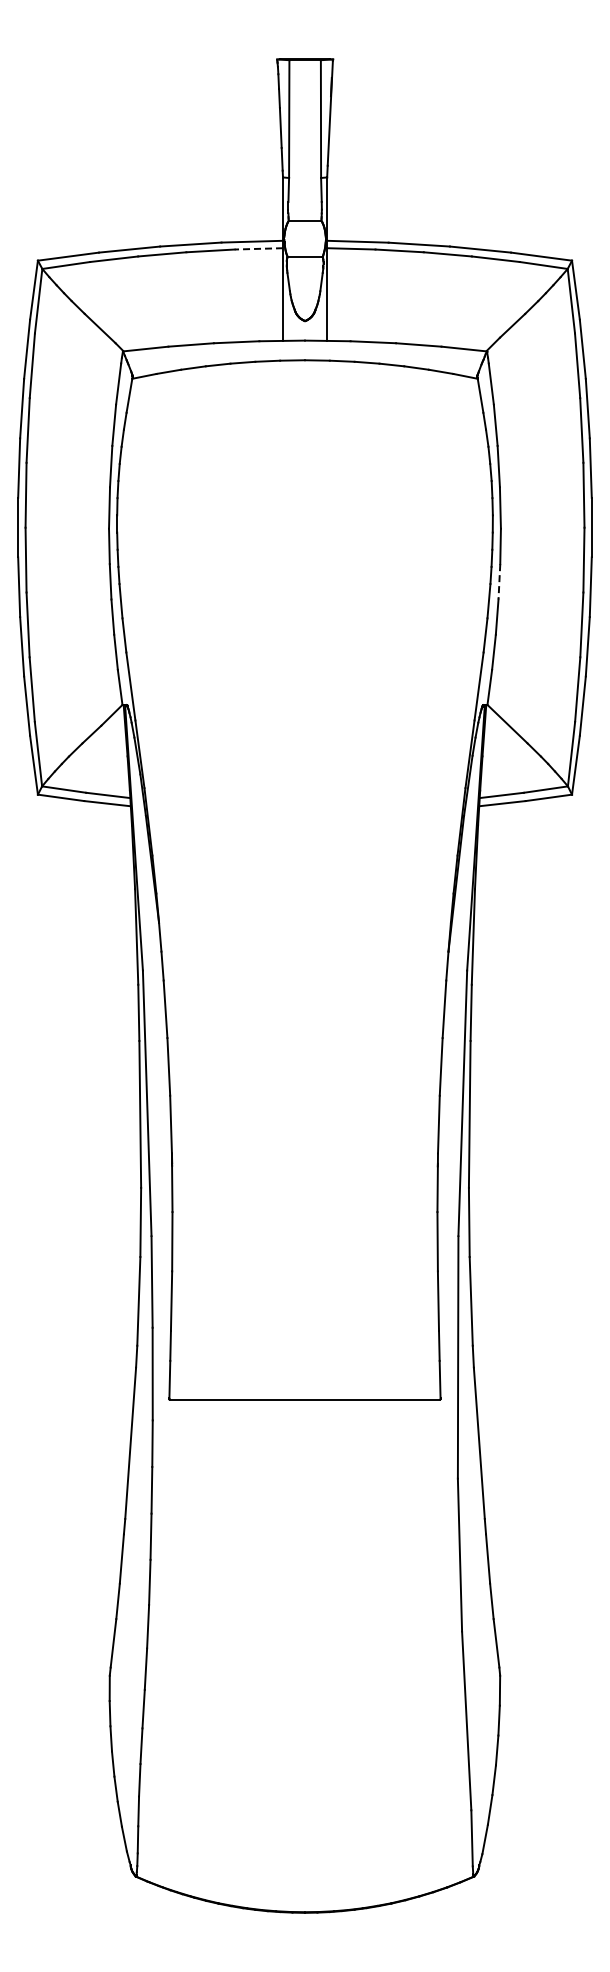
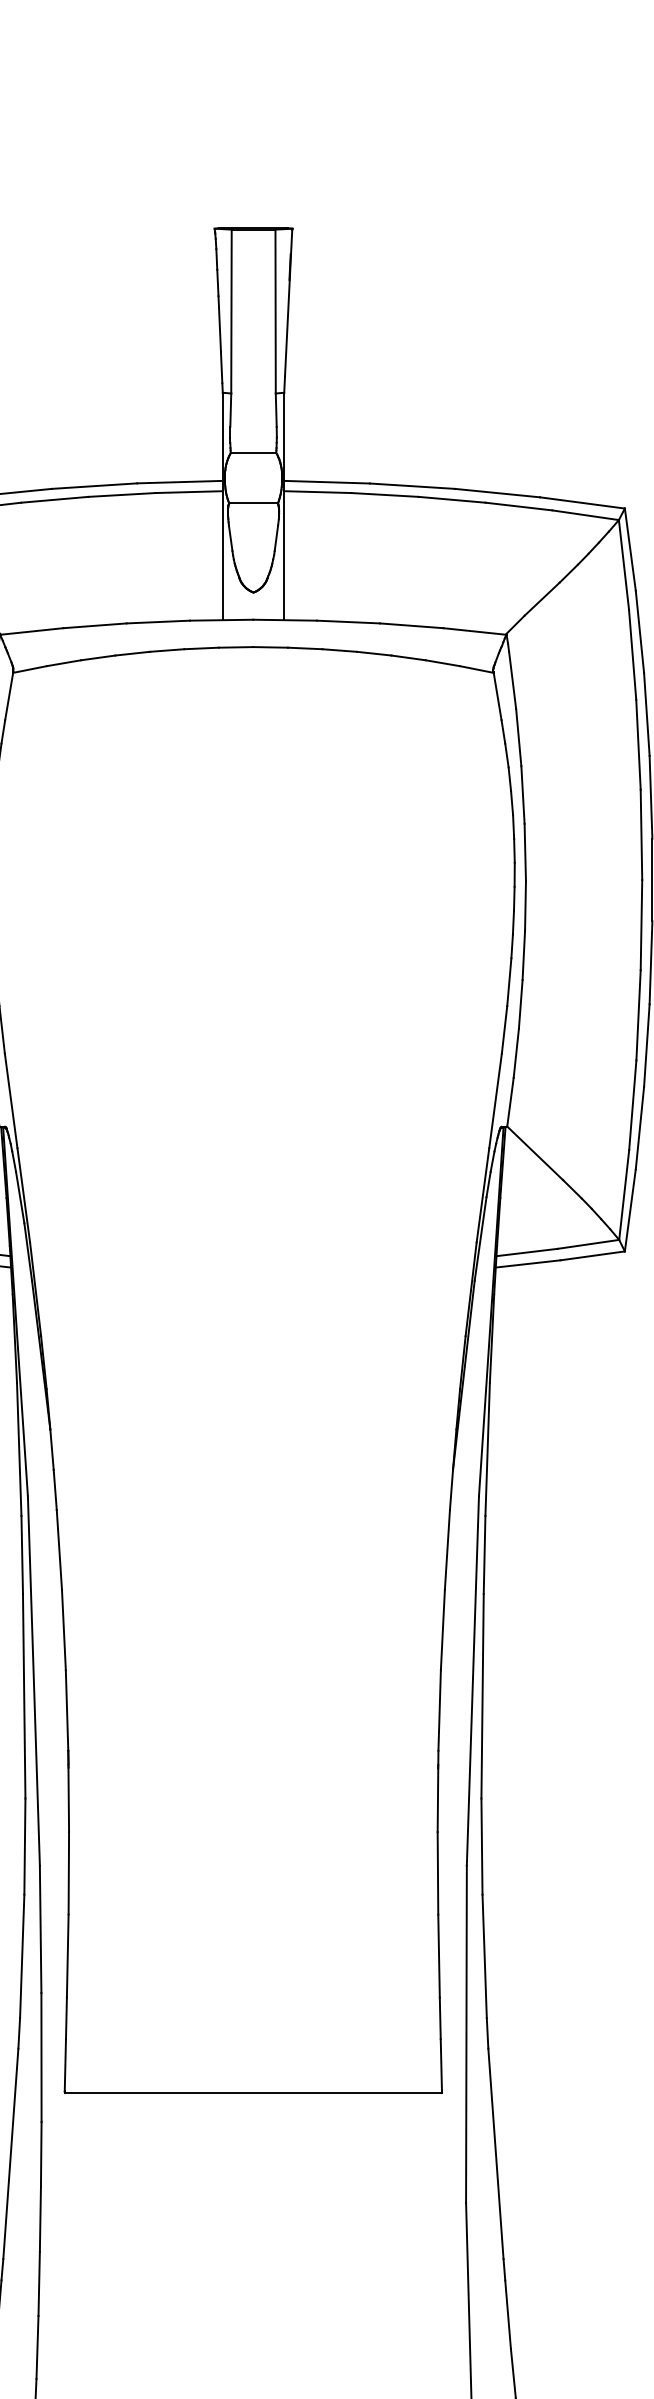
line: (258, 248) -> (188, 491), dashed -> solid
line: (499, 581) -> (523, 954), dashed -> solid

